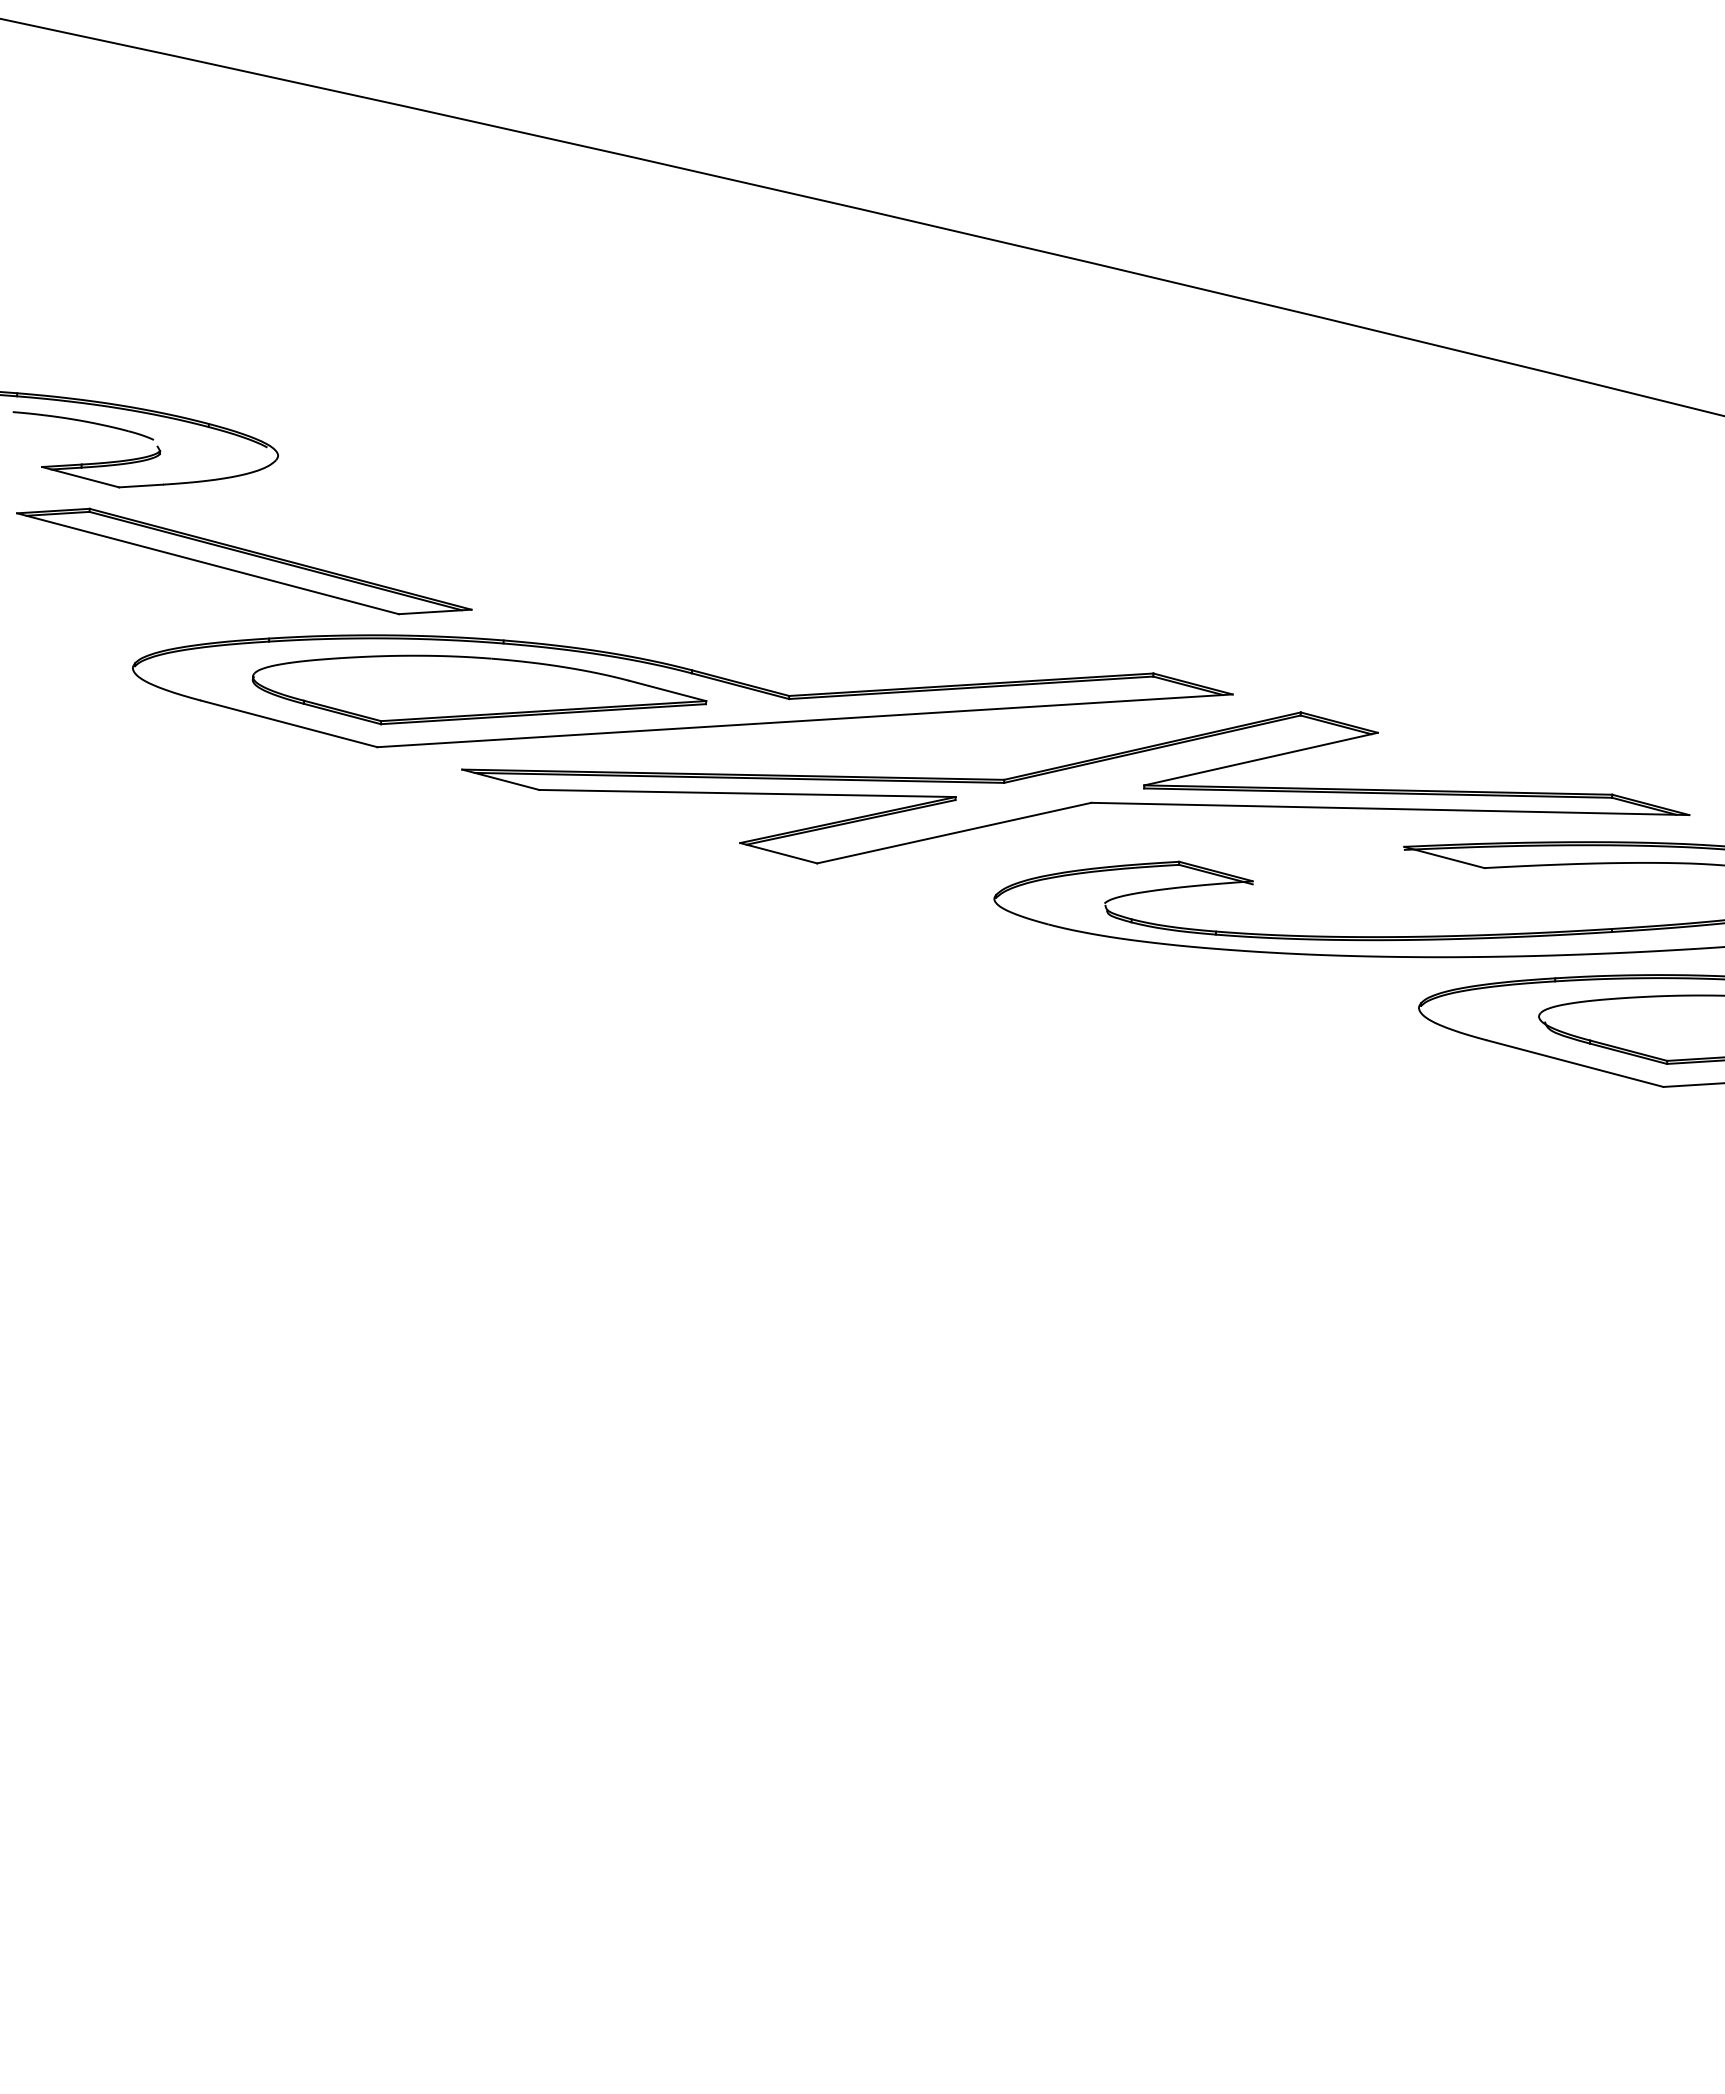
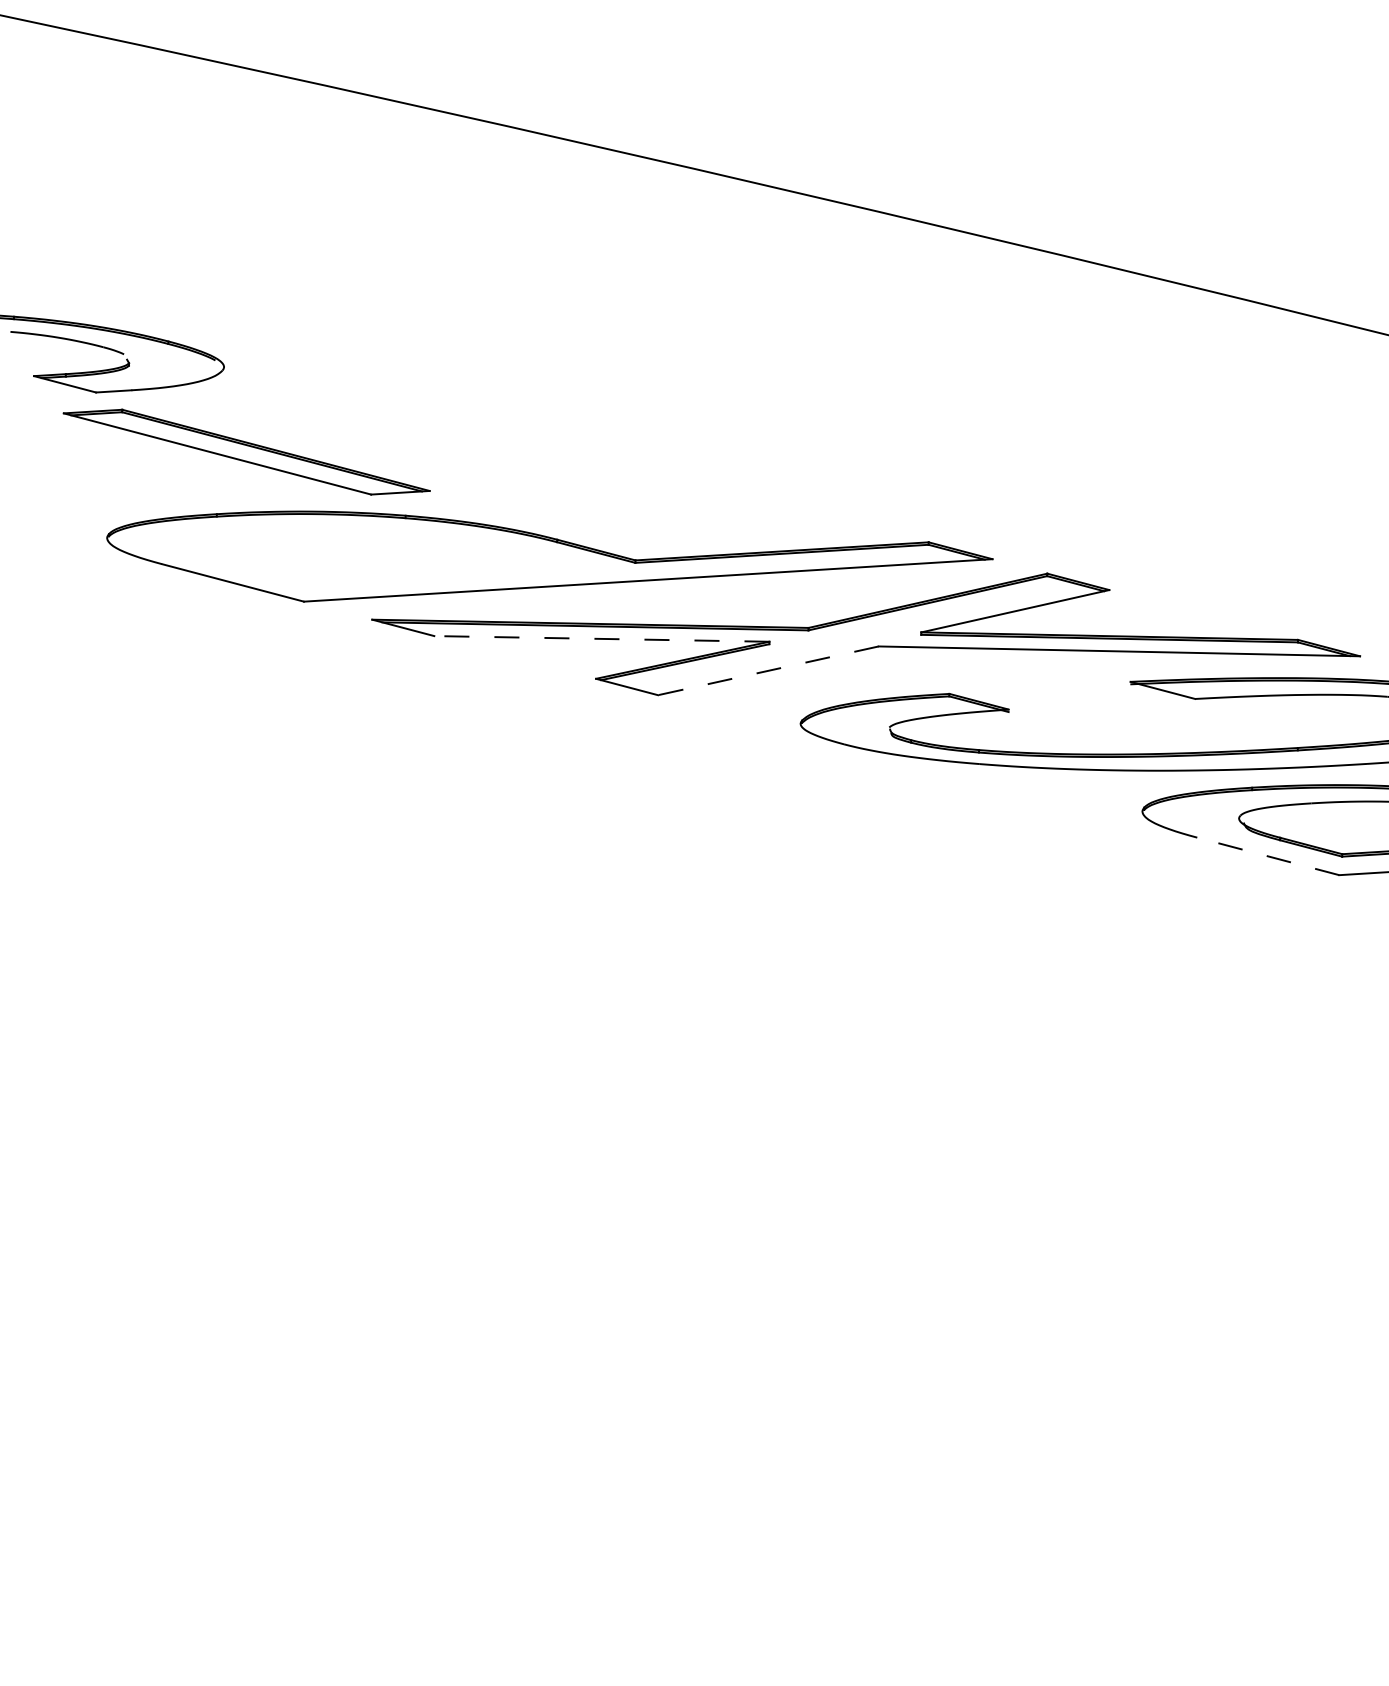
part: (244, 561) -> (246, 452), moved
part: (479, 689) -> (386, 555), removed
line: (746, 793) -> (601, 638), solid -> dashed
line: (953, 833) -> (767, 671), solid -> dashed
line: (1574, 1063) -> (1267, 856), solid -> dashed

